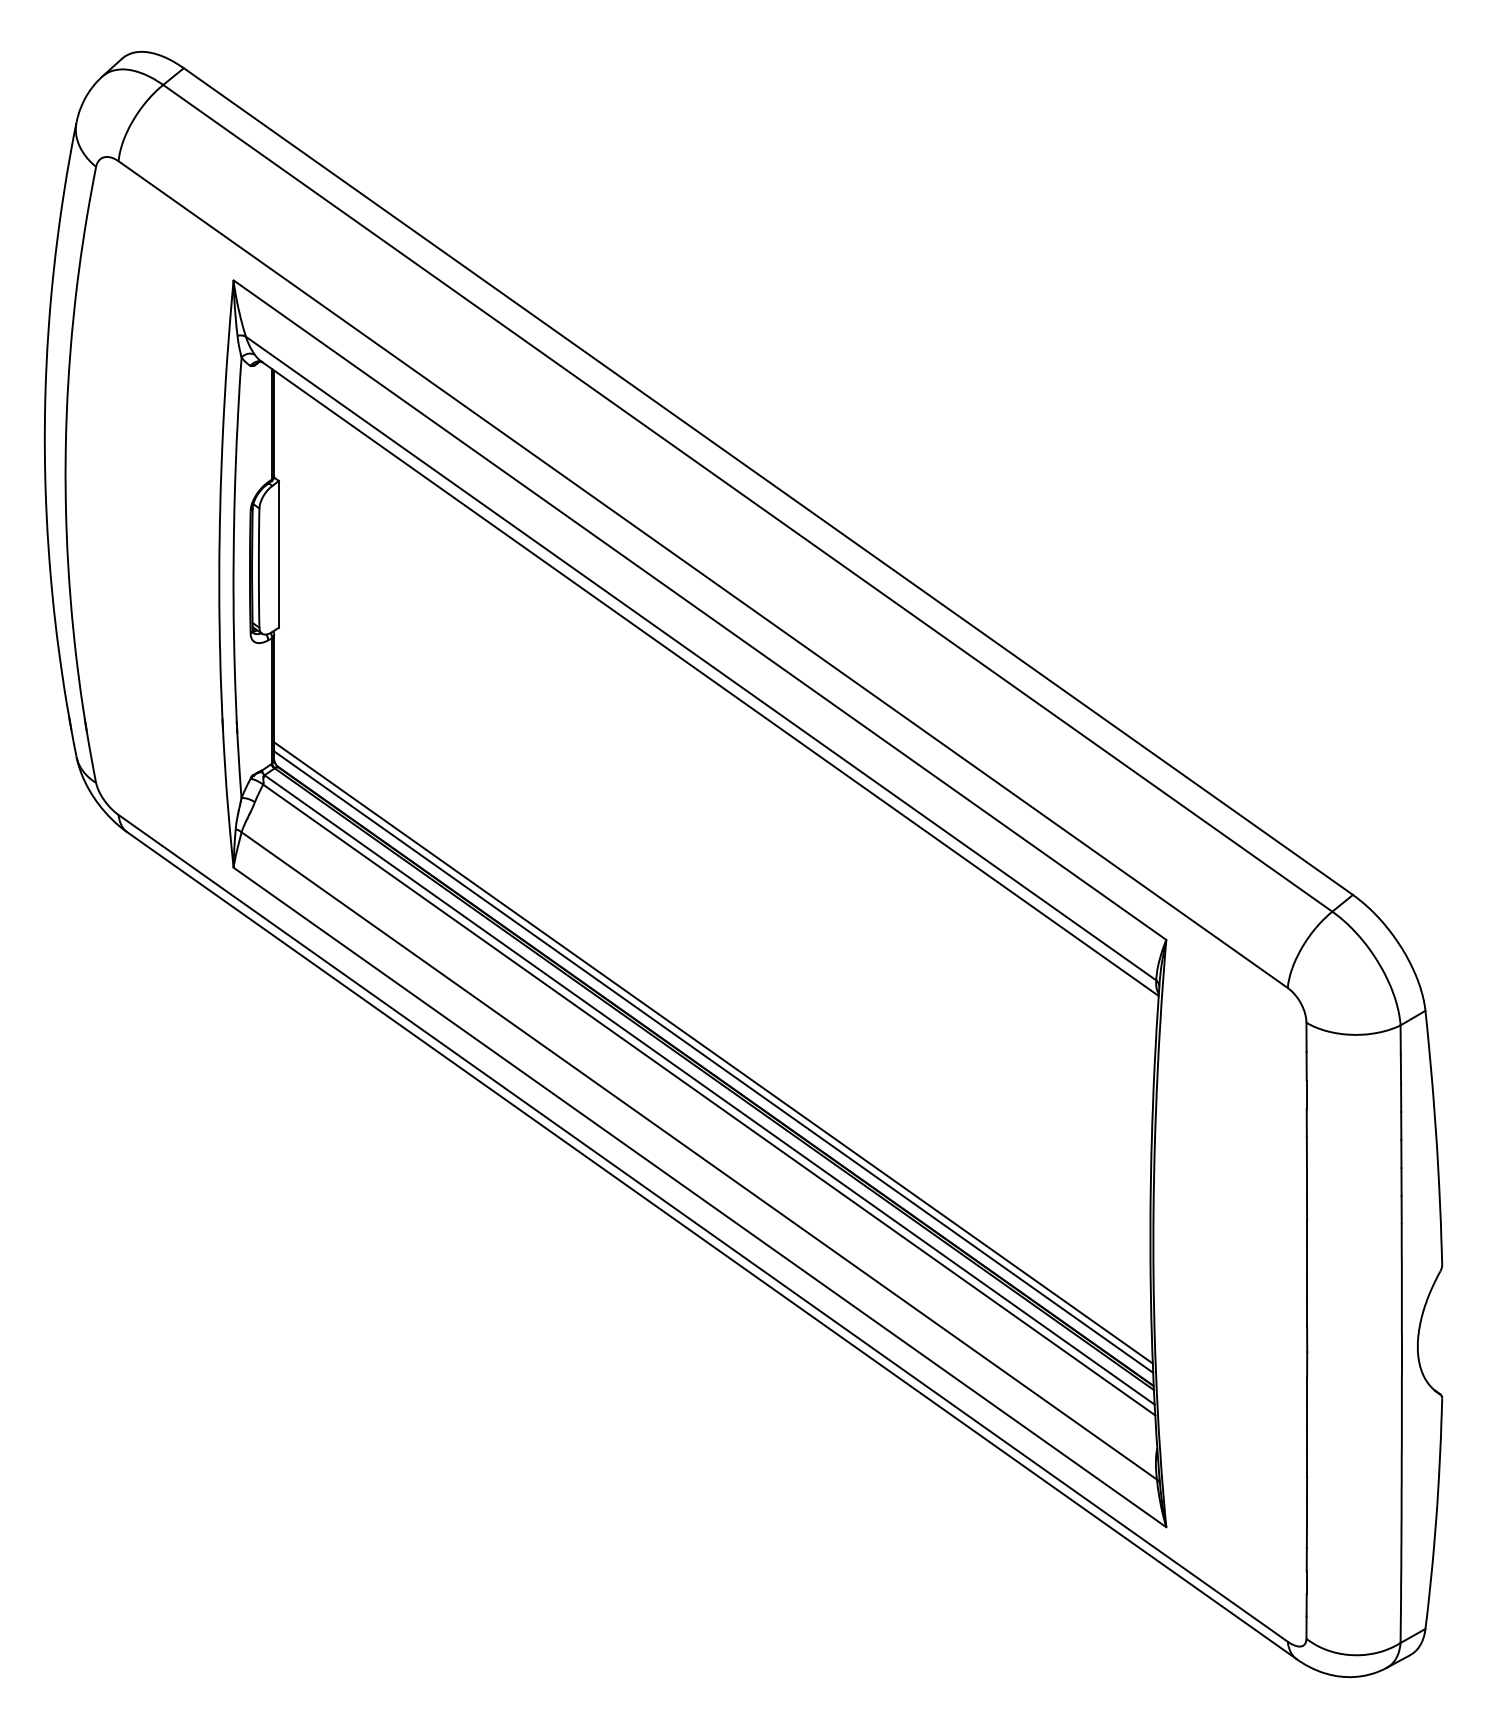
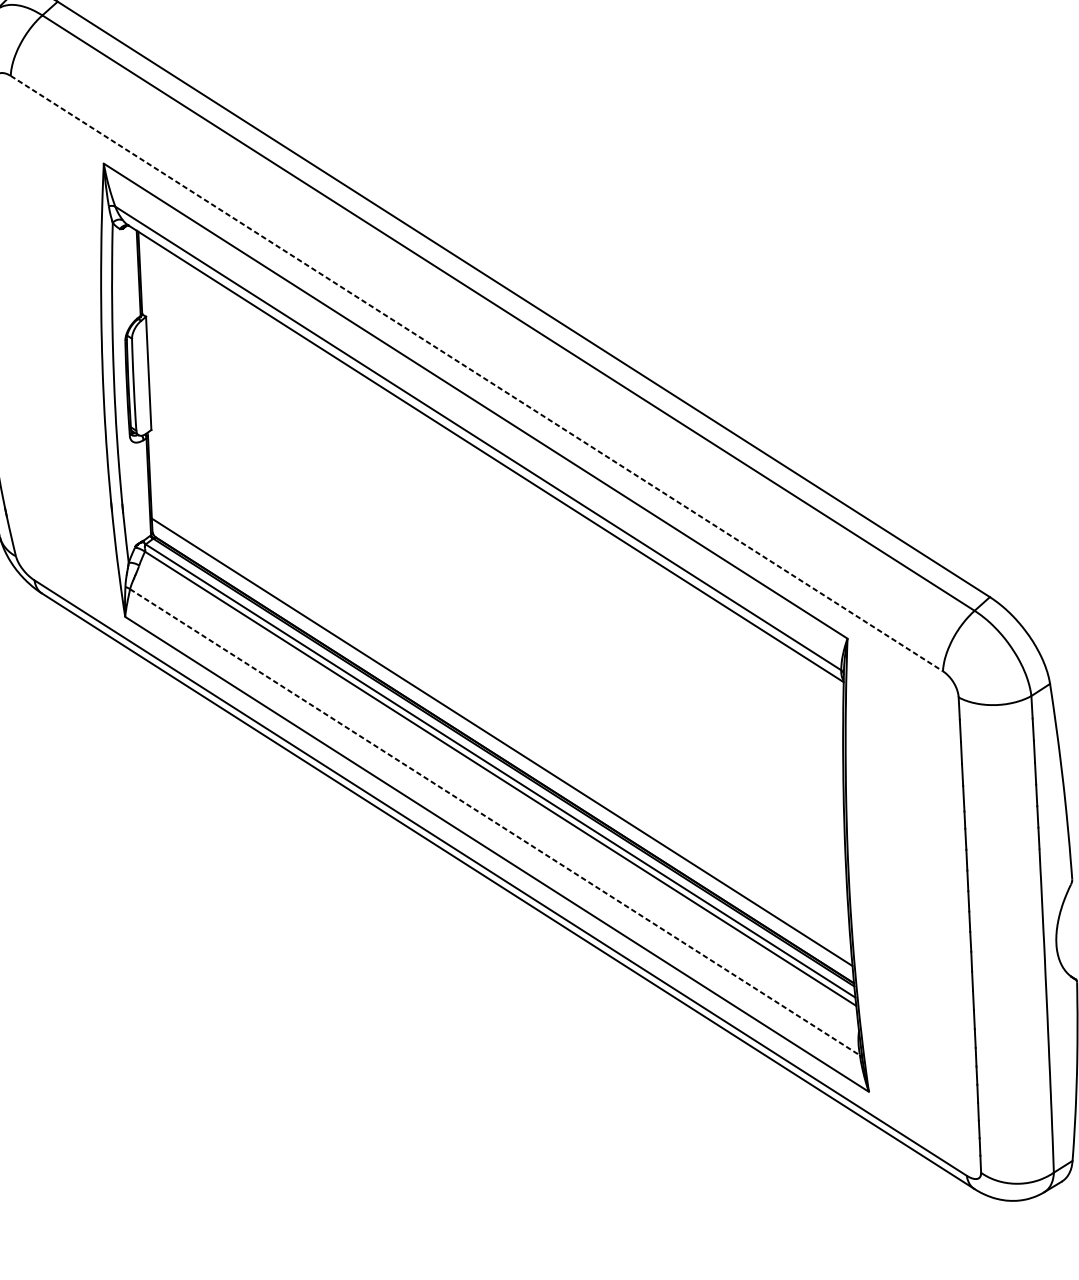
line: (703, 574) -> (477, 373), solid -> dashed
line: (713, 1061) -> (502, 748), removed
line: (699, 1155) -> (495, 821), solid -> dashed

